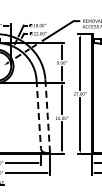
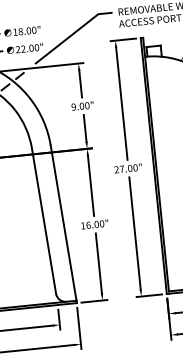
line: (38, 114) -> (43, 221), dashed -> solid
line: (47, 116) -> (63, 223), dashed -> solid

